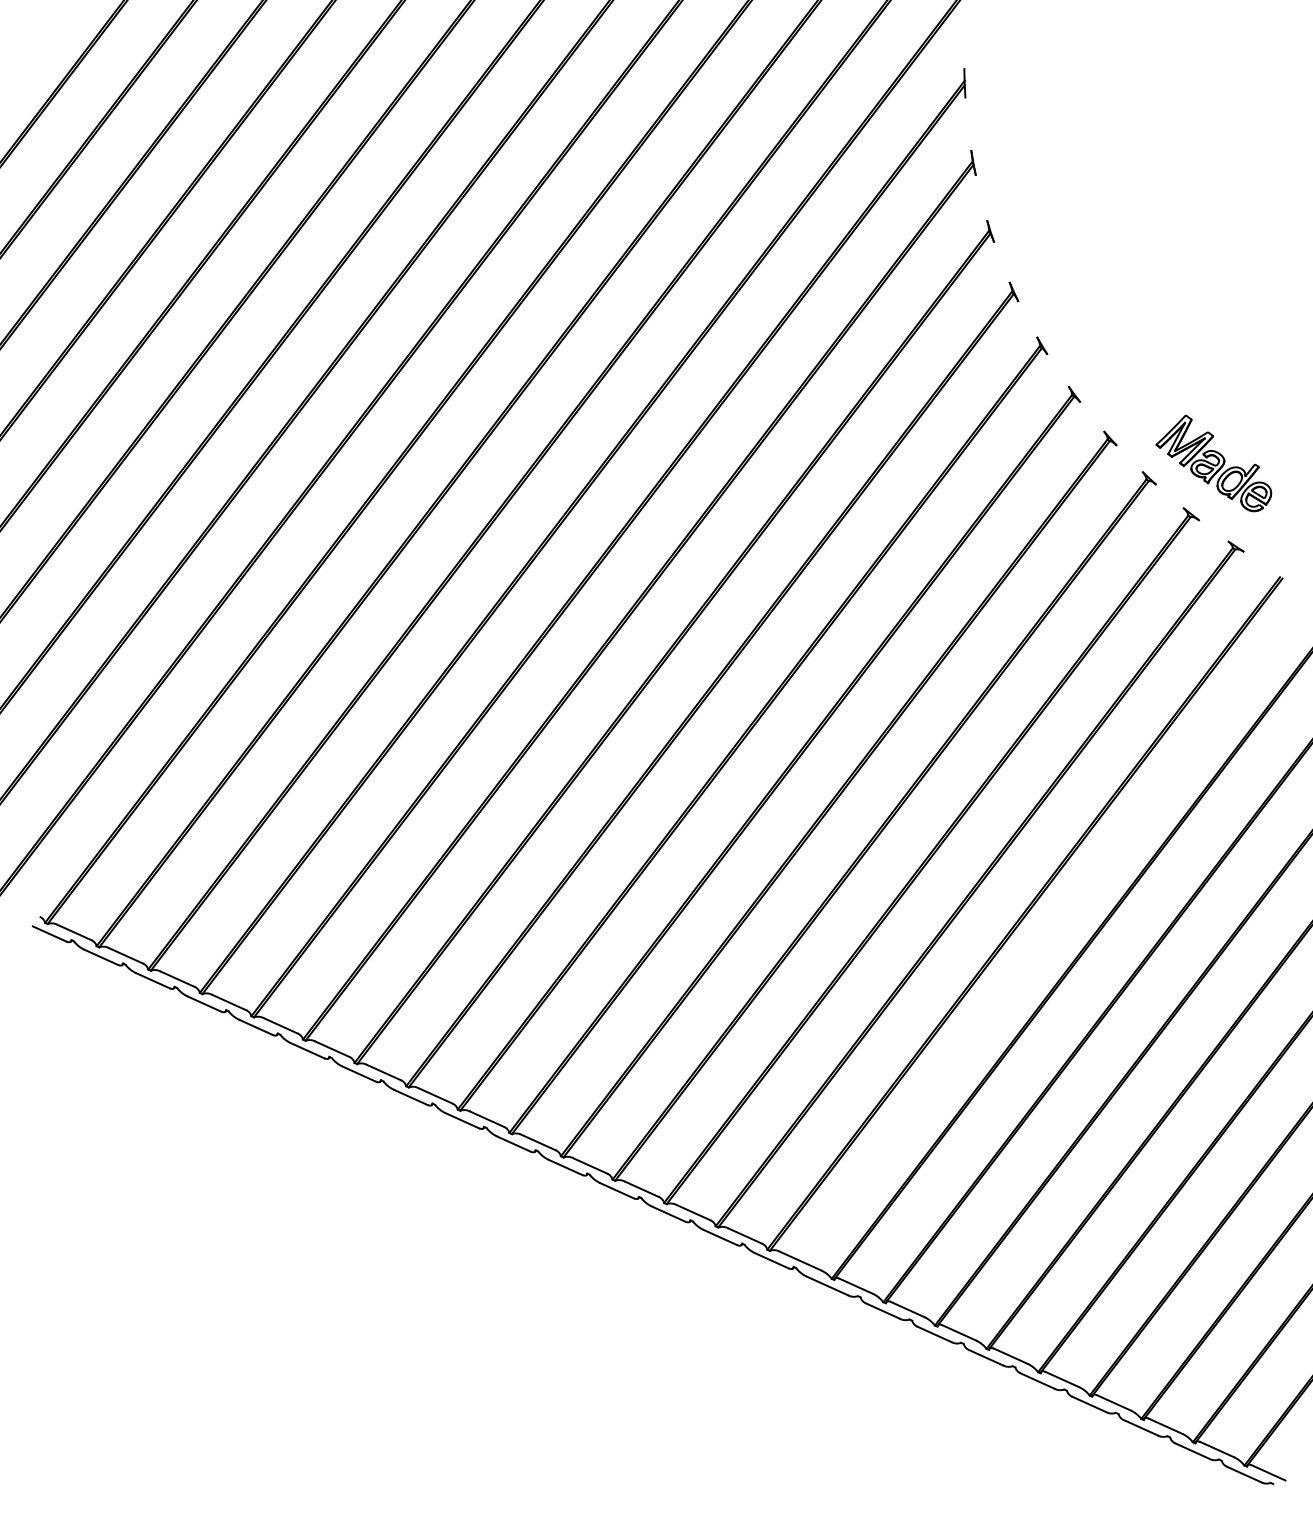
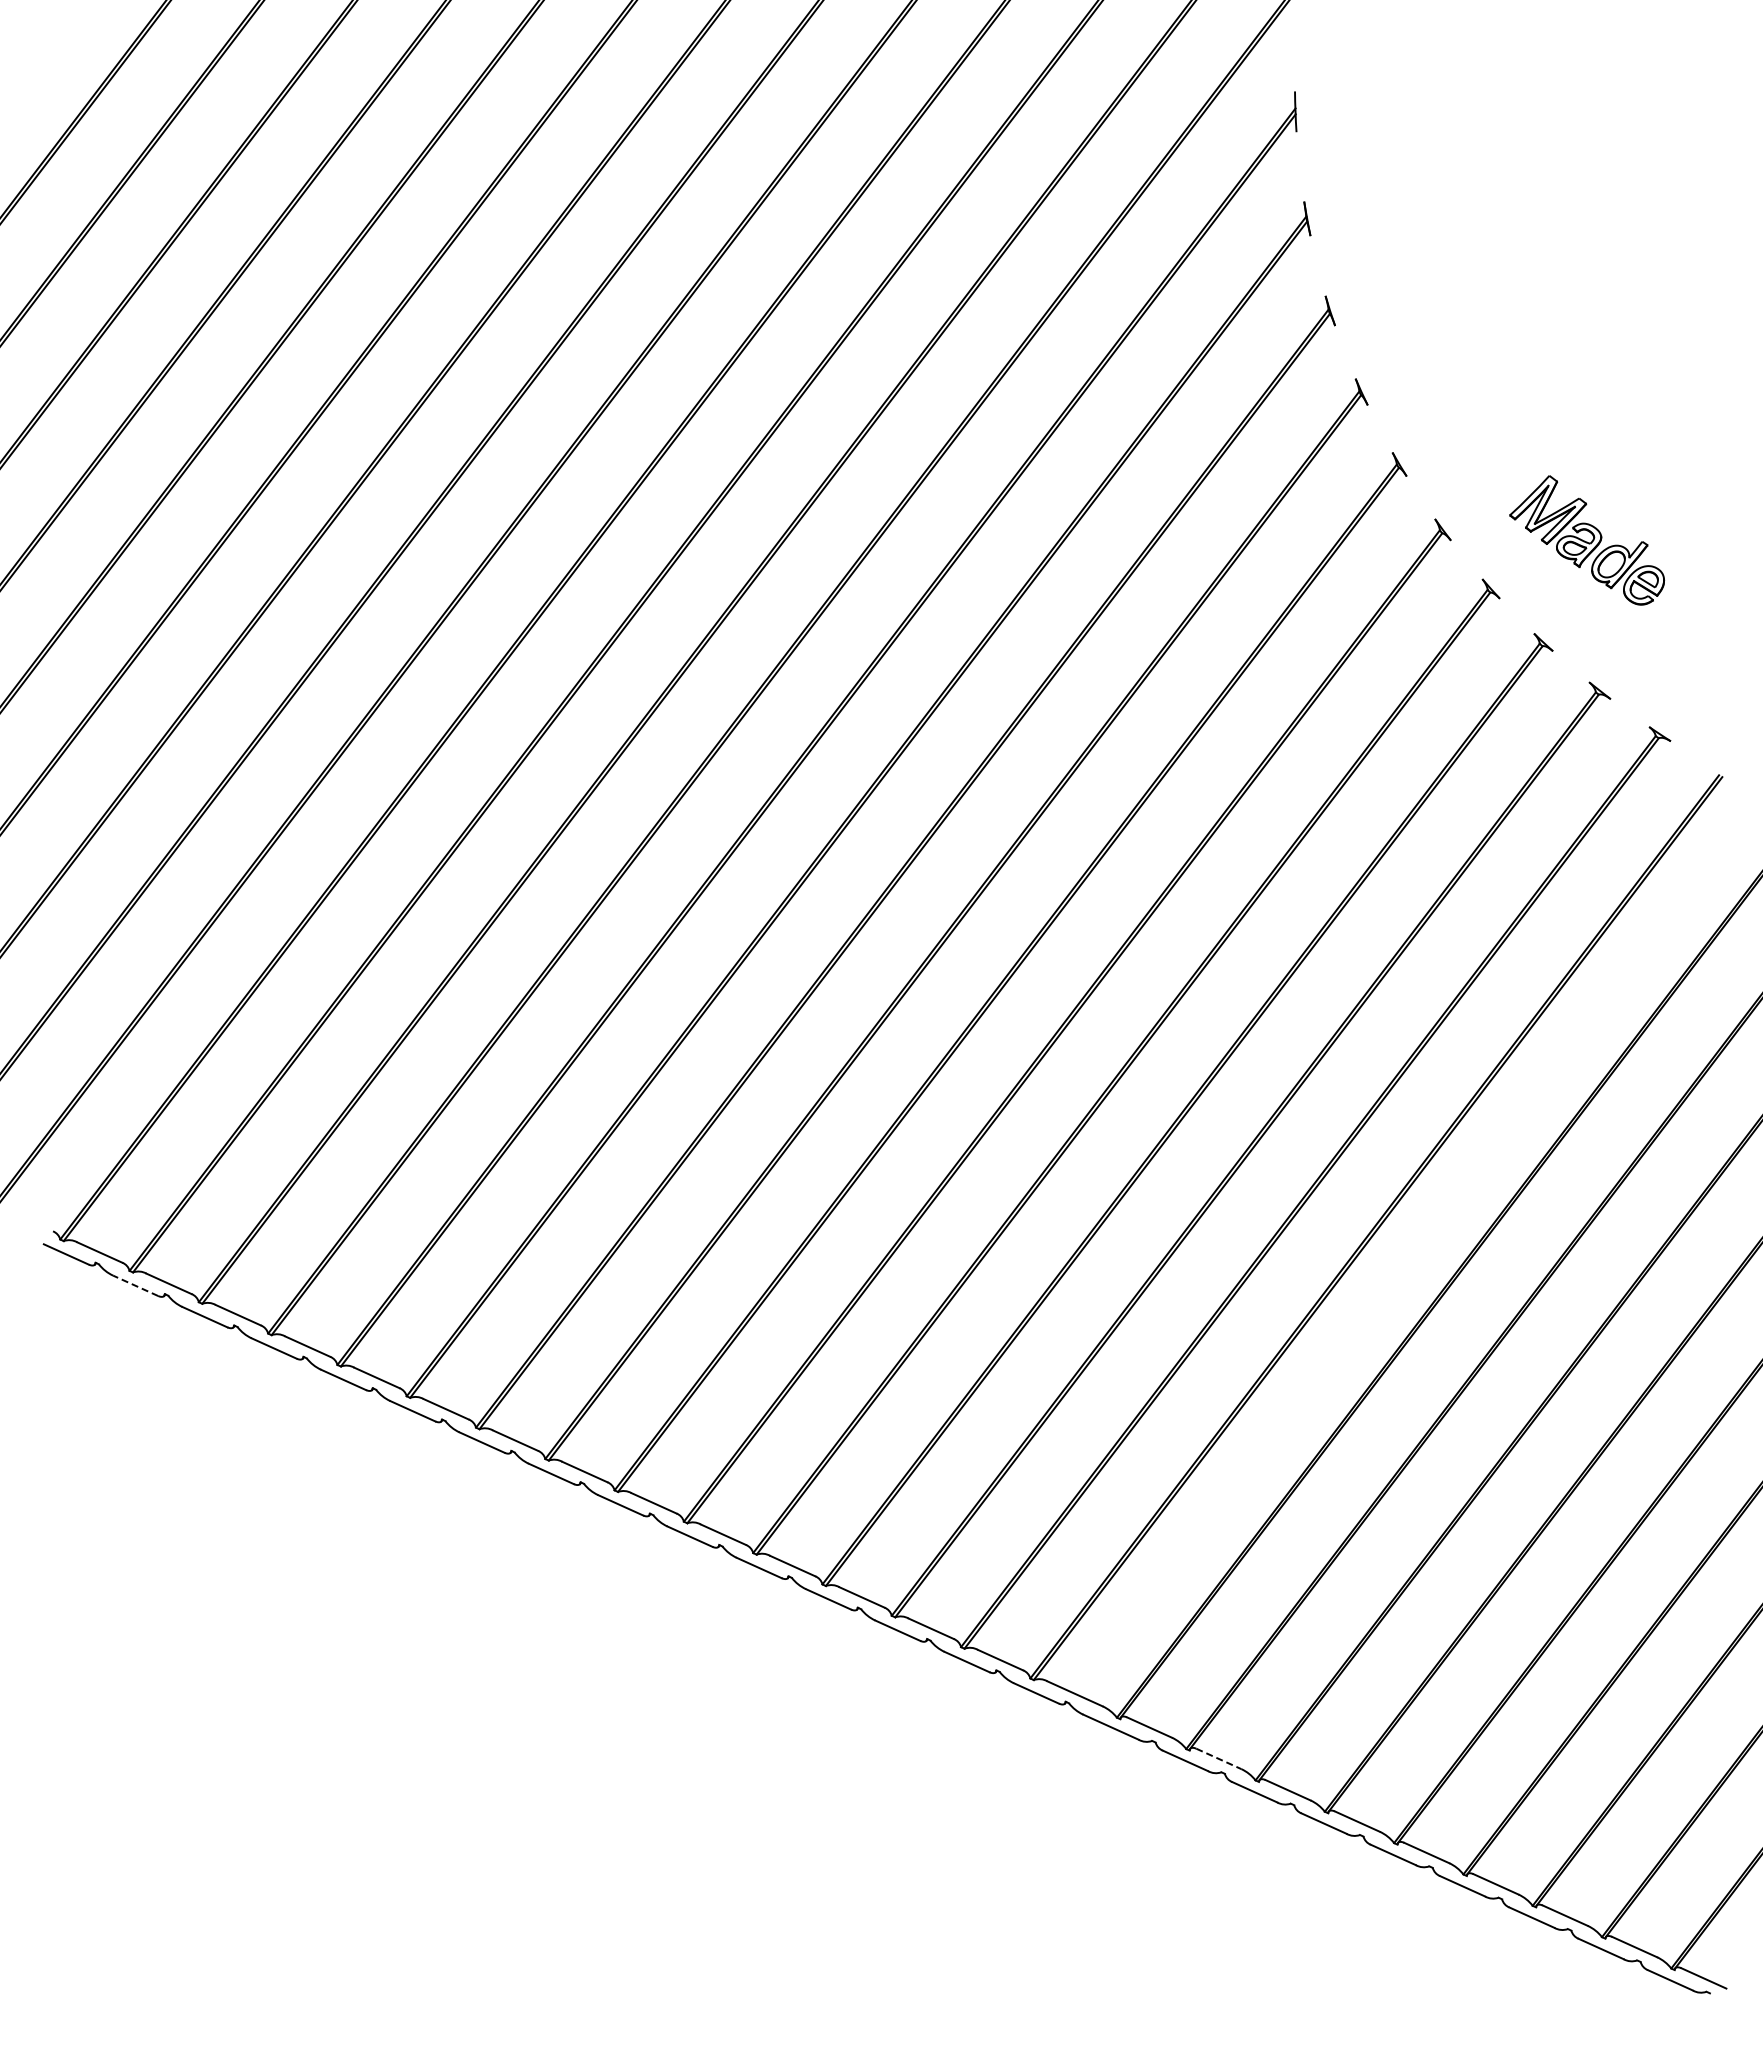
part: (1214, 463) -> (1587, 540), moved
line: (101, 957) -> (135, 1285), solid -> dashed
line: (907, 1309) -> (1218, 1758), solid -> dashed

